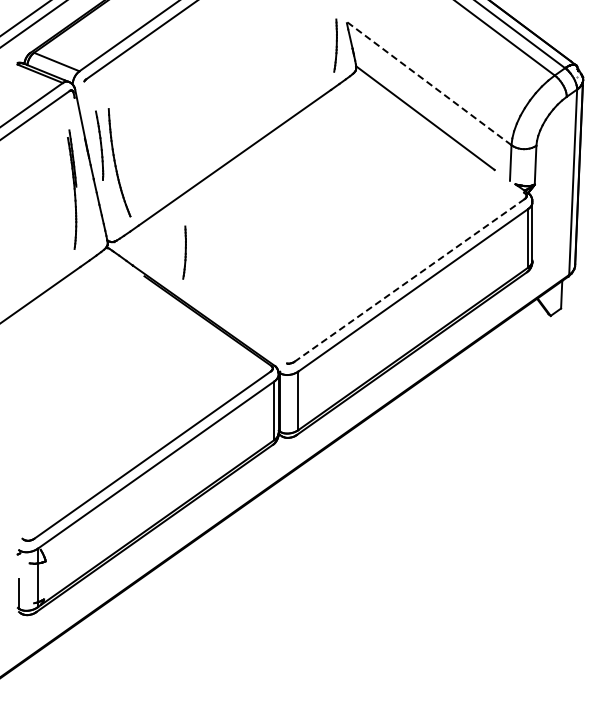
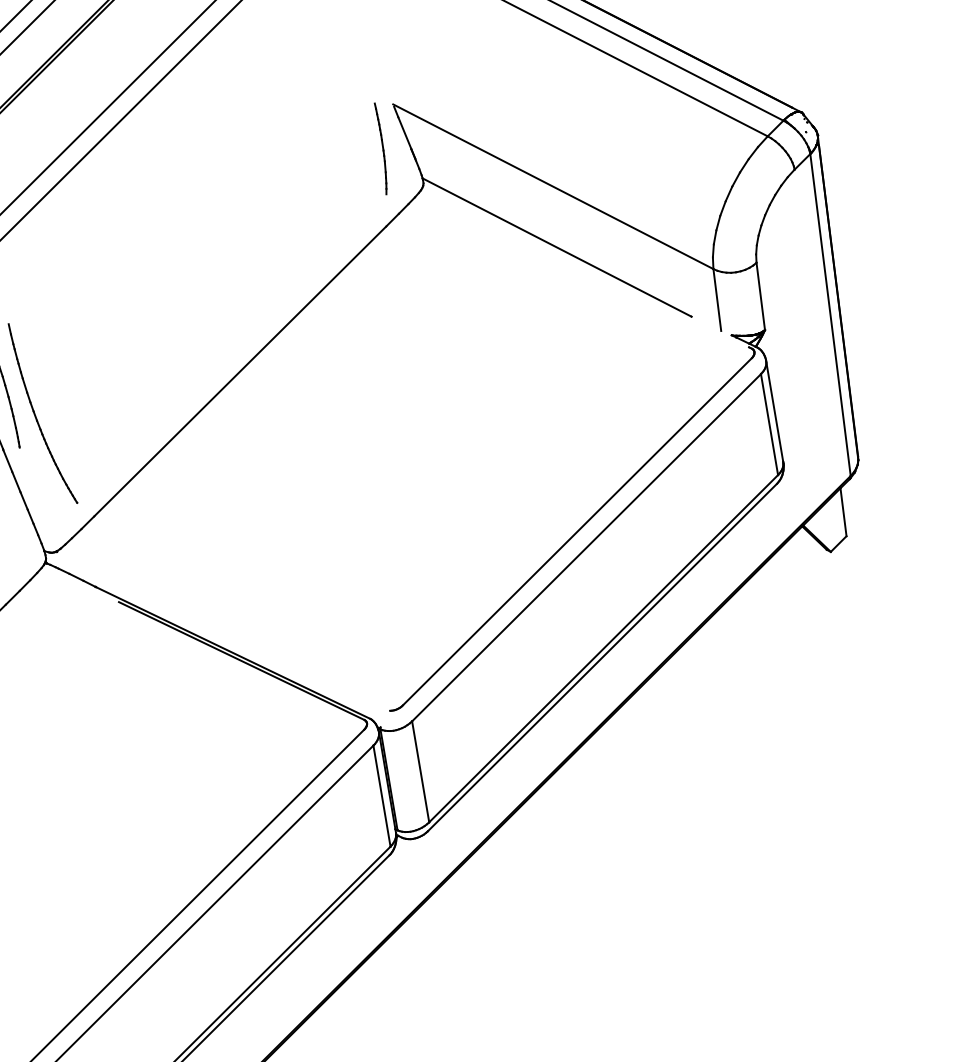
line: (429, 83) -> (554, 186), dashed -> solid
part: (184, 252) -> (181, 549), removed
line: (409, 280) -> (577, 532), dashed -> solid

